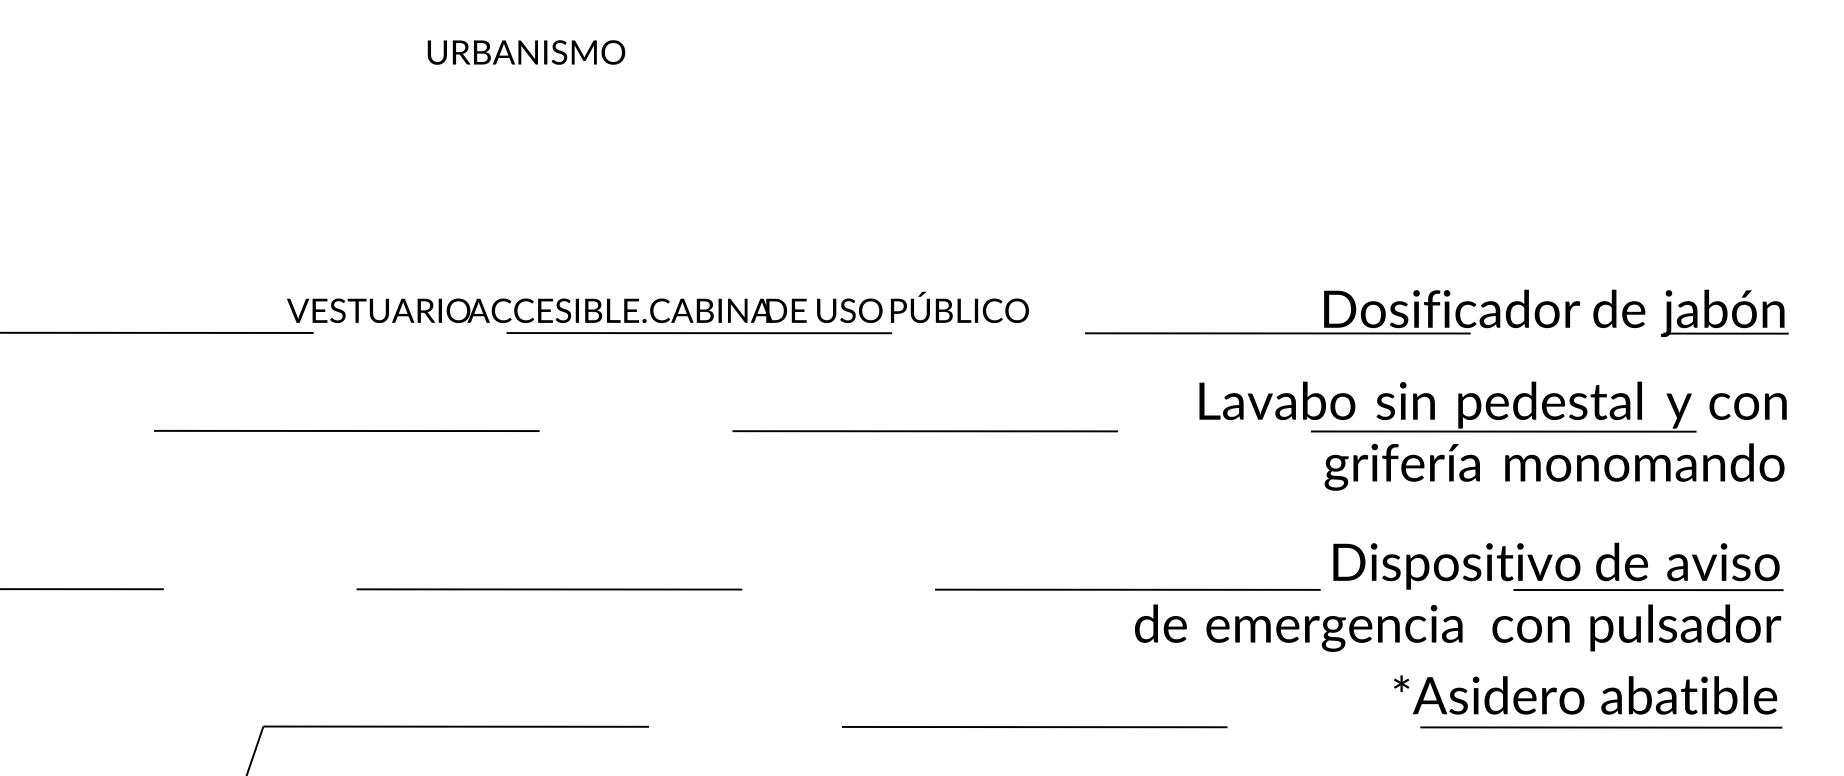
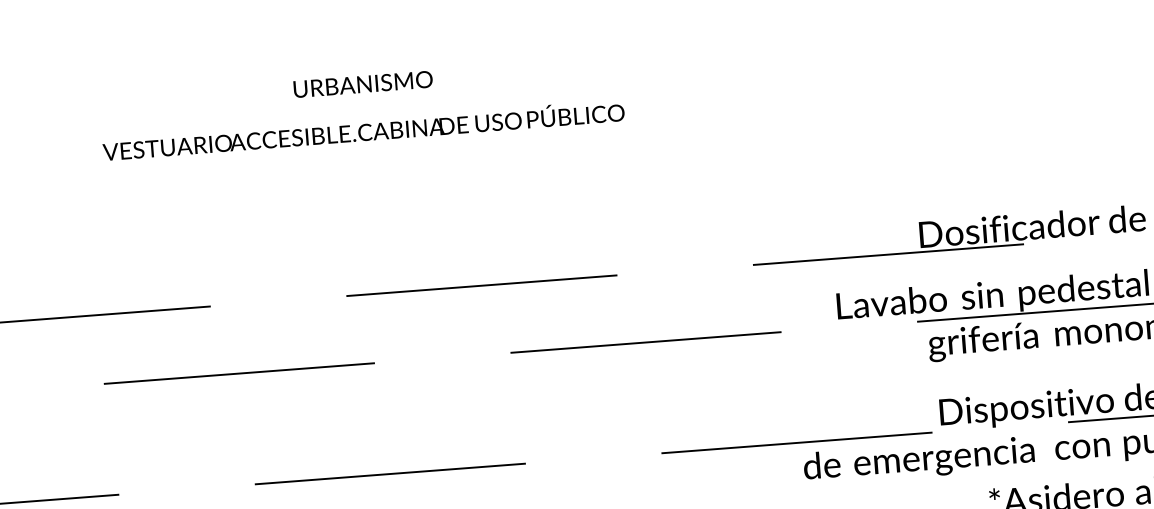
text: (526, 52) -> (363, 84), moved
text: (657, 306) -> (363, 129), moved

